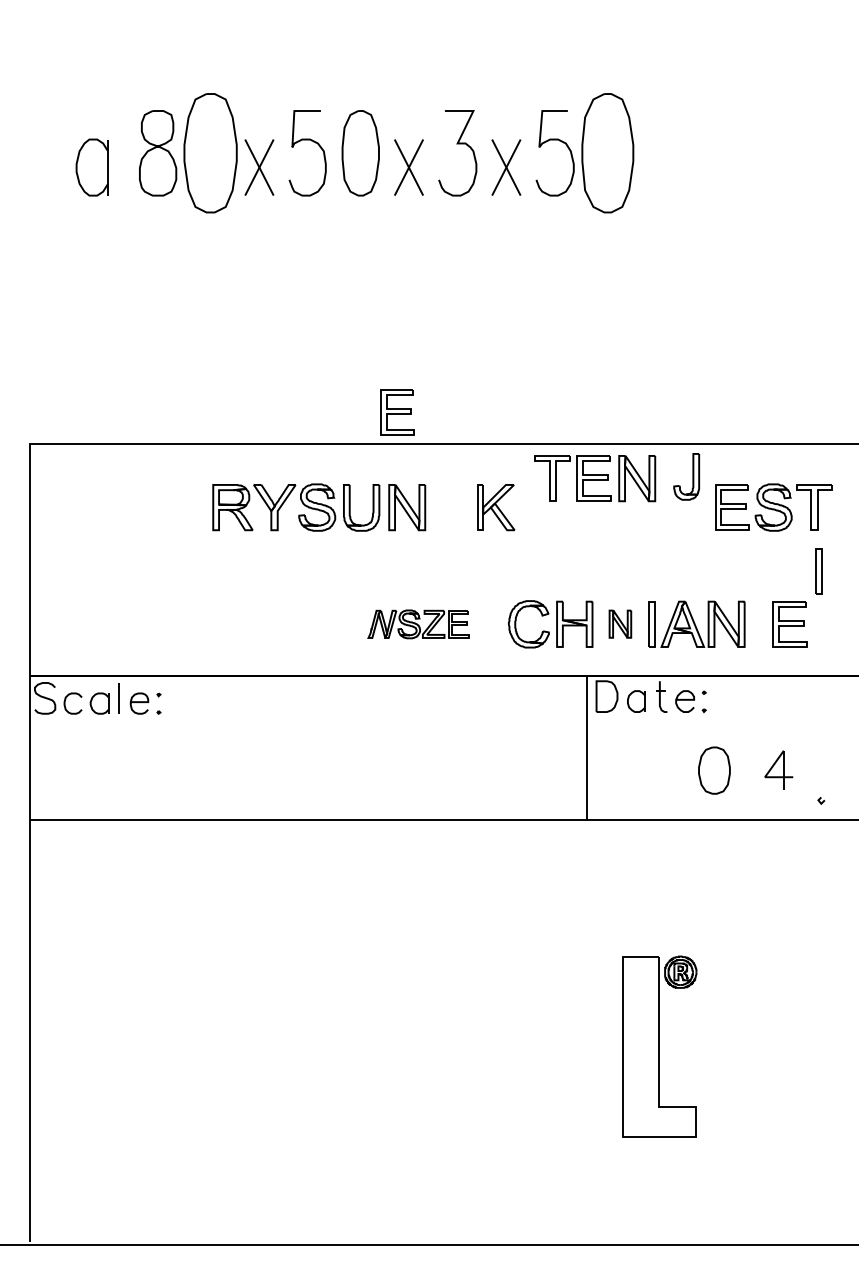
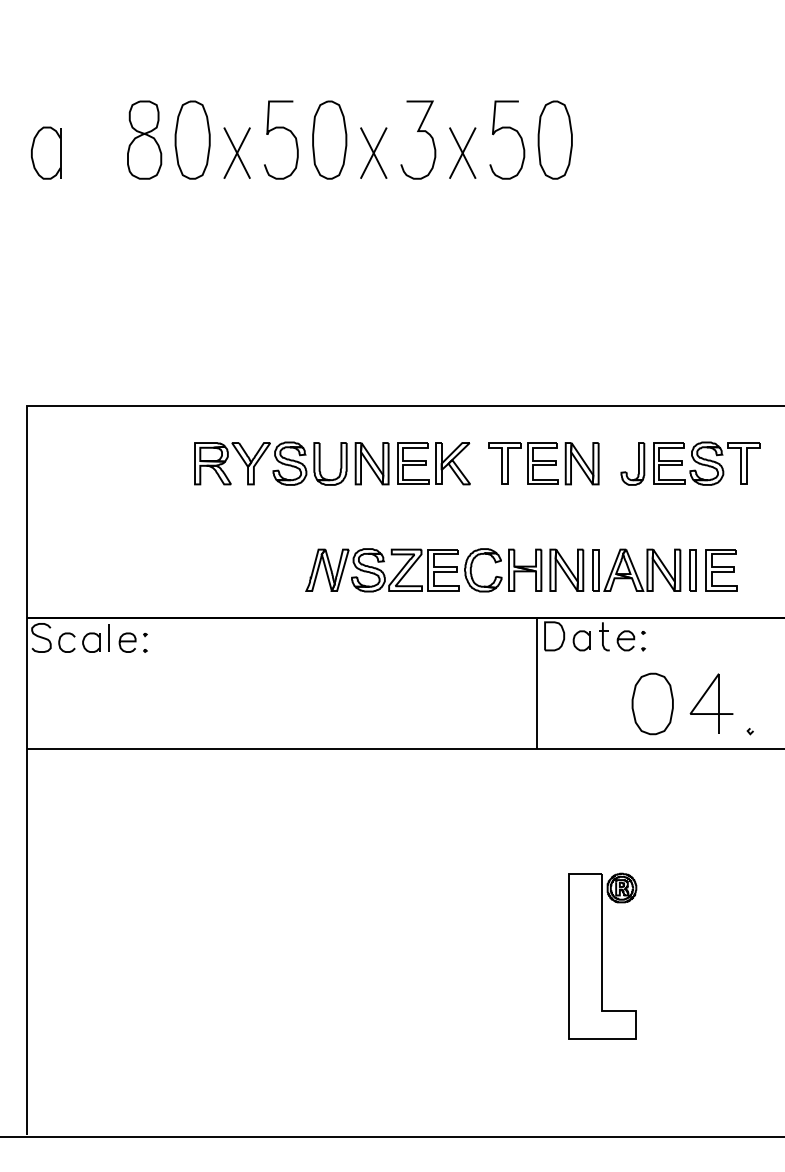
part: (210, 153) -> (192, 140), size x0.71
part: (607, 153) -> (555, 140), size x0.71
part: (91, 167) -> (45, 153), moved
part: (397, 412) -> (413, 463), moved
part: (686, 476) -> (632, 463), moved
part: (595, 478) -> (544, 463), moved
part: (818, 571) -> (692, 570), moved
part: (620, 623) -> (566, 569), size x1.67
part: (418, 624) -> (382, 570), size x1.67
part: (714, 770) -> (652, 703), size x1.43
part: (778, 770) -> (711, 703), size x1.67

